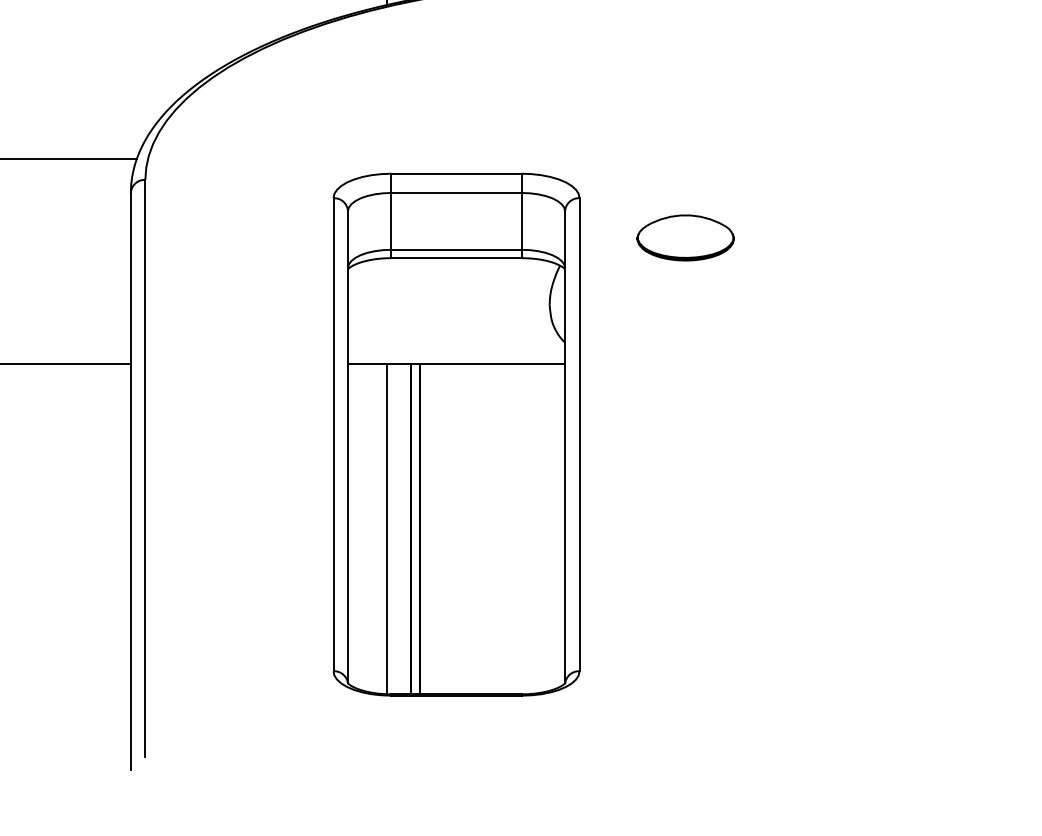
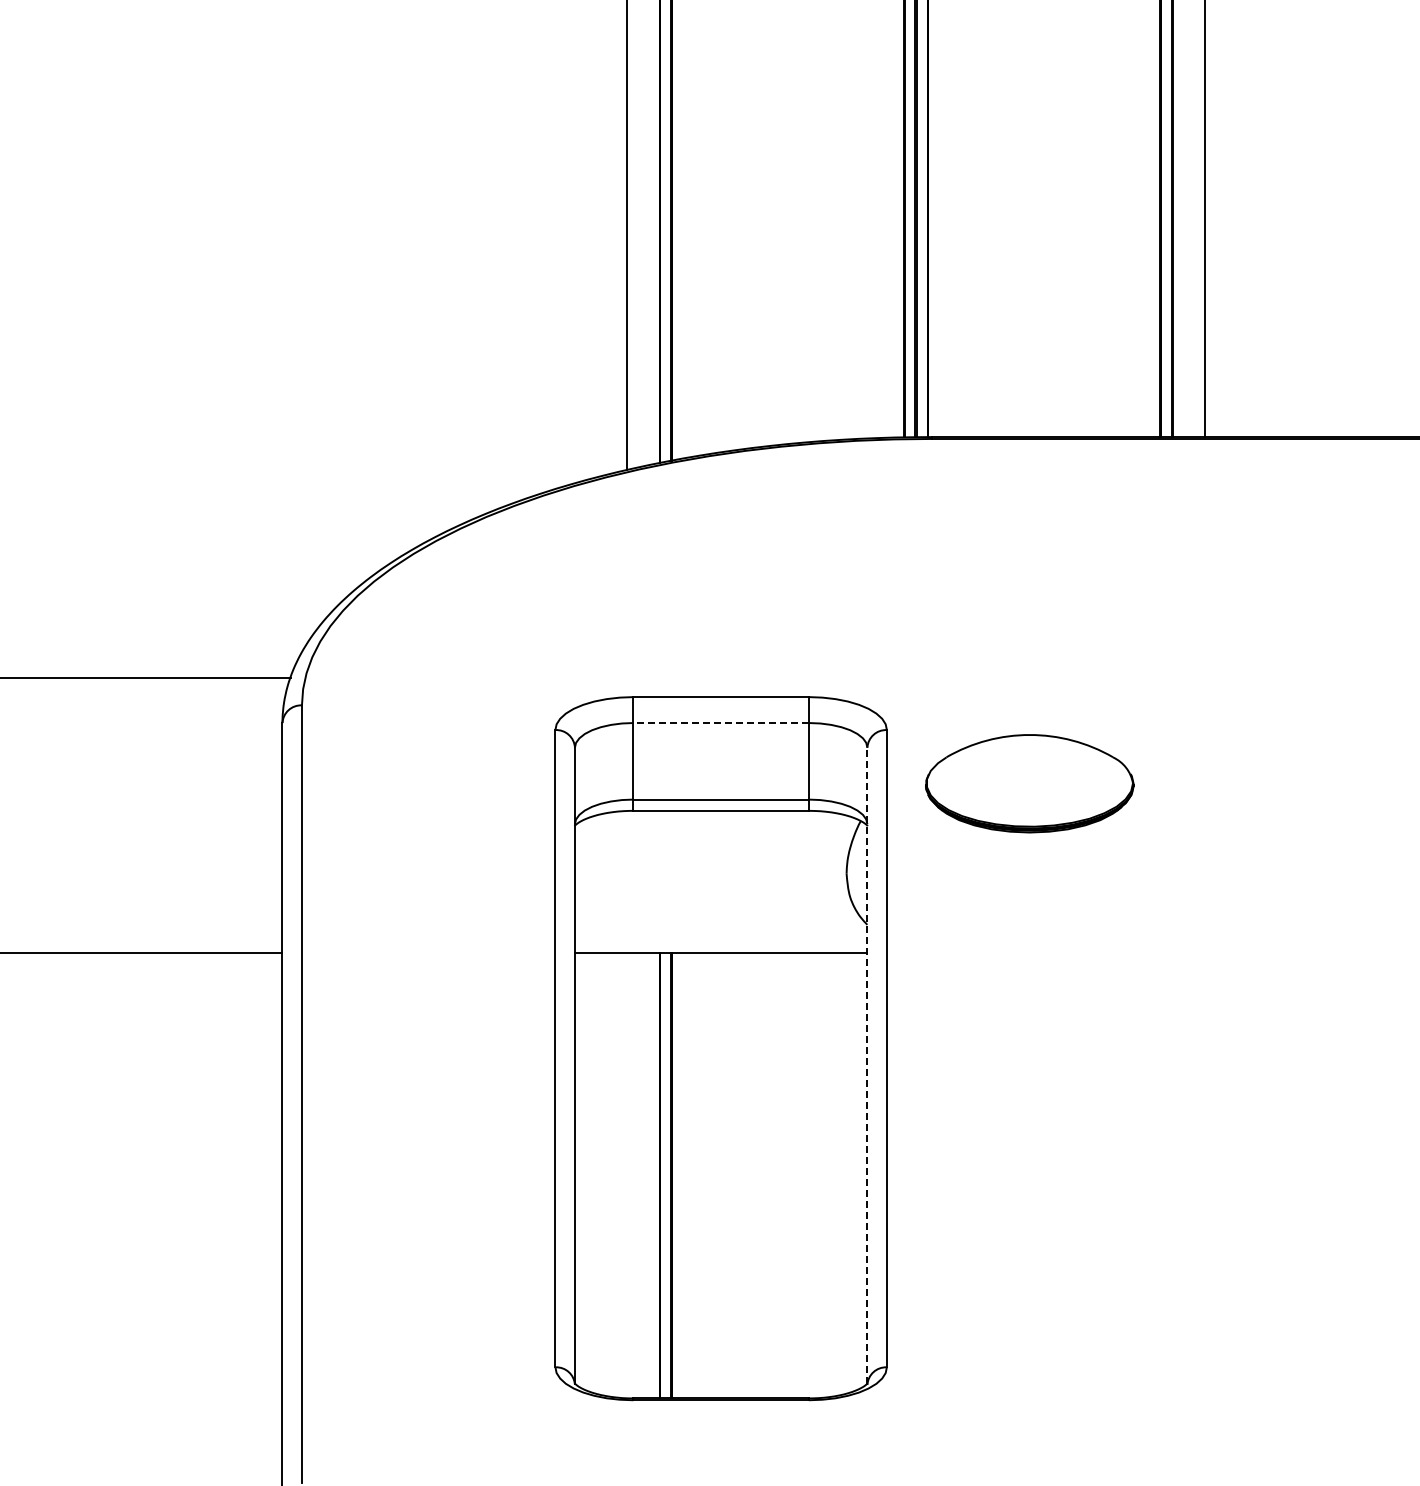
line: (456, 193) -> (721, 723), solid -> dashed
part: (685, 237) -> (1029, 783), size x1.6
line: (565, 447) -> (867, 1065), solid -> dashed
line: (386, 528) -> (626, 1175), removed

